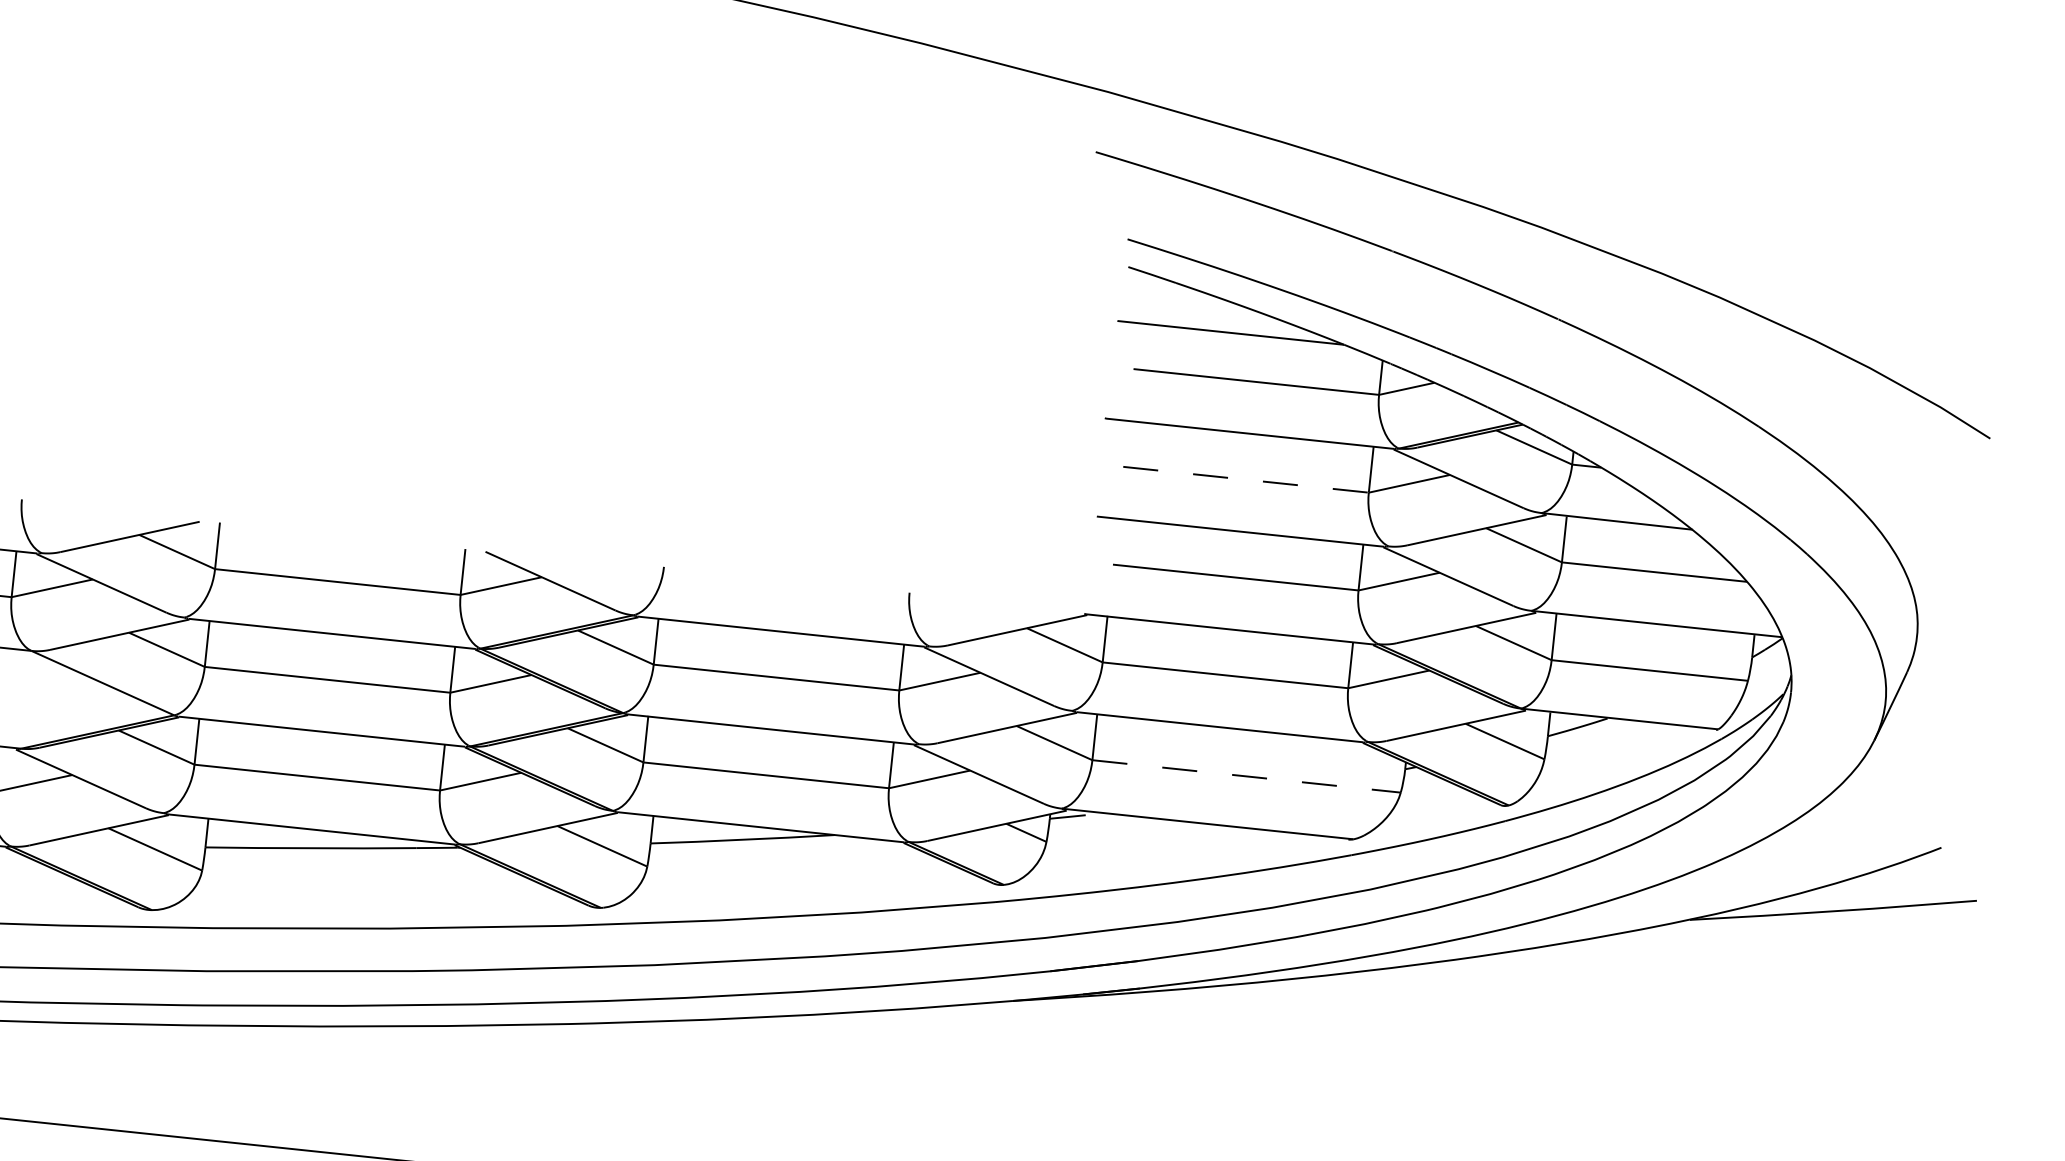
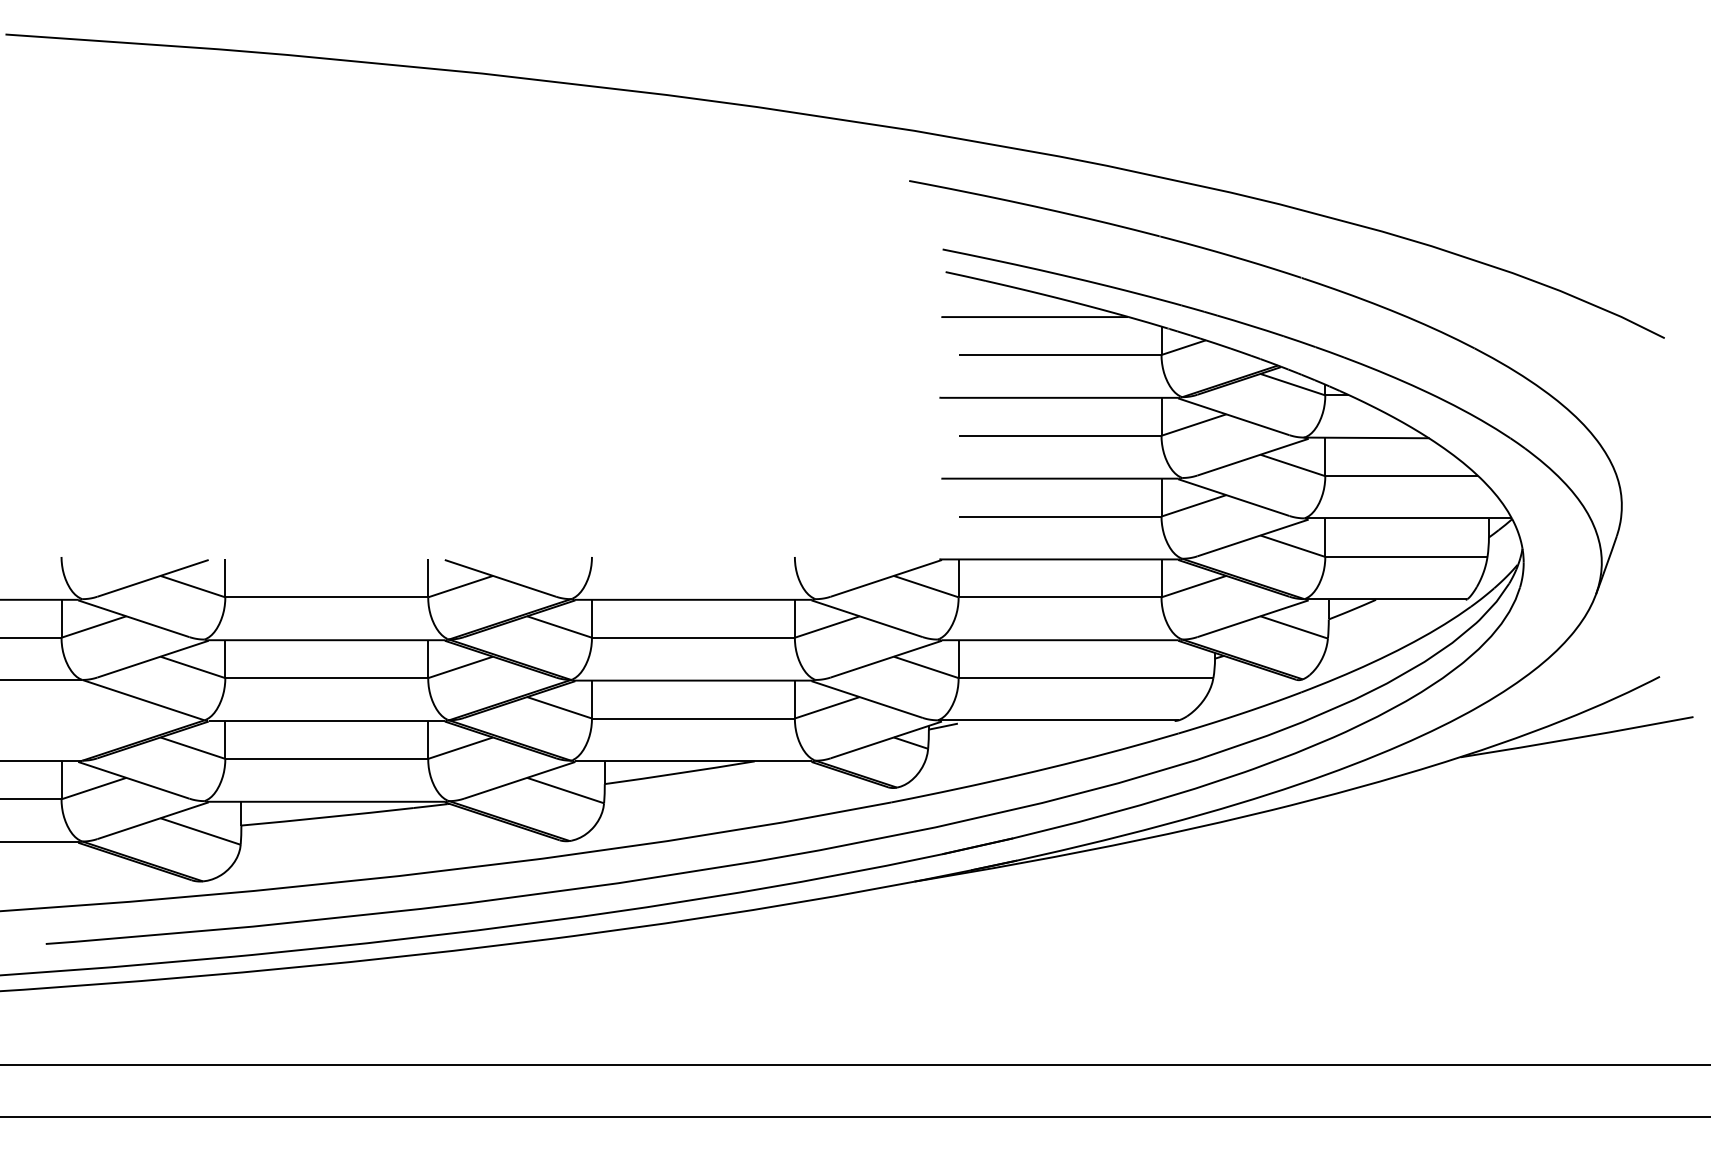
line: (1246, 479) -> (1060, 435), dashed -> solid
line: (1247, 776) -> (1086, 678), dashed -> solid

